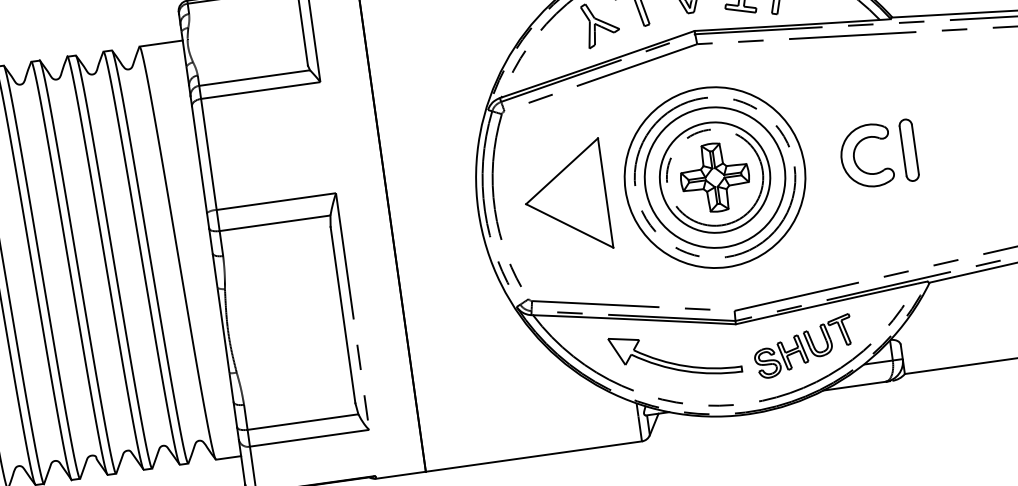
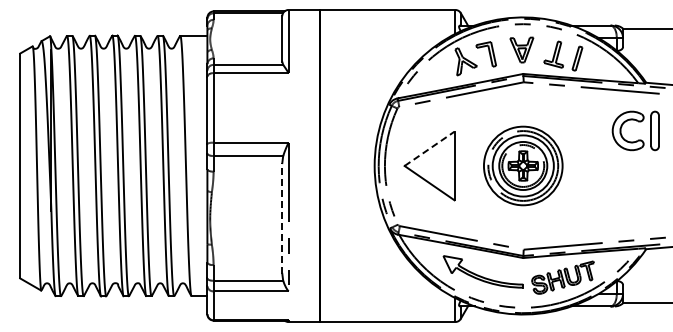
part: (880, 140) -> (638, 122), moved
line: (561, 170) -> (429, 148), solid -> dashed
part: (715, 176) -> (523, 165), size x0.7
line: (343, 313) -> (282, 217), solid -> dashed

